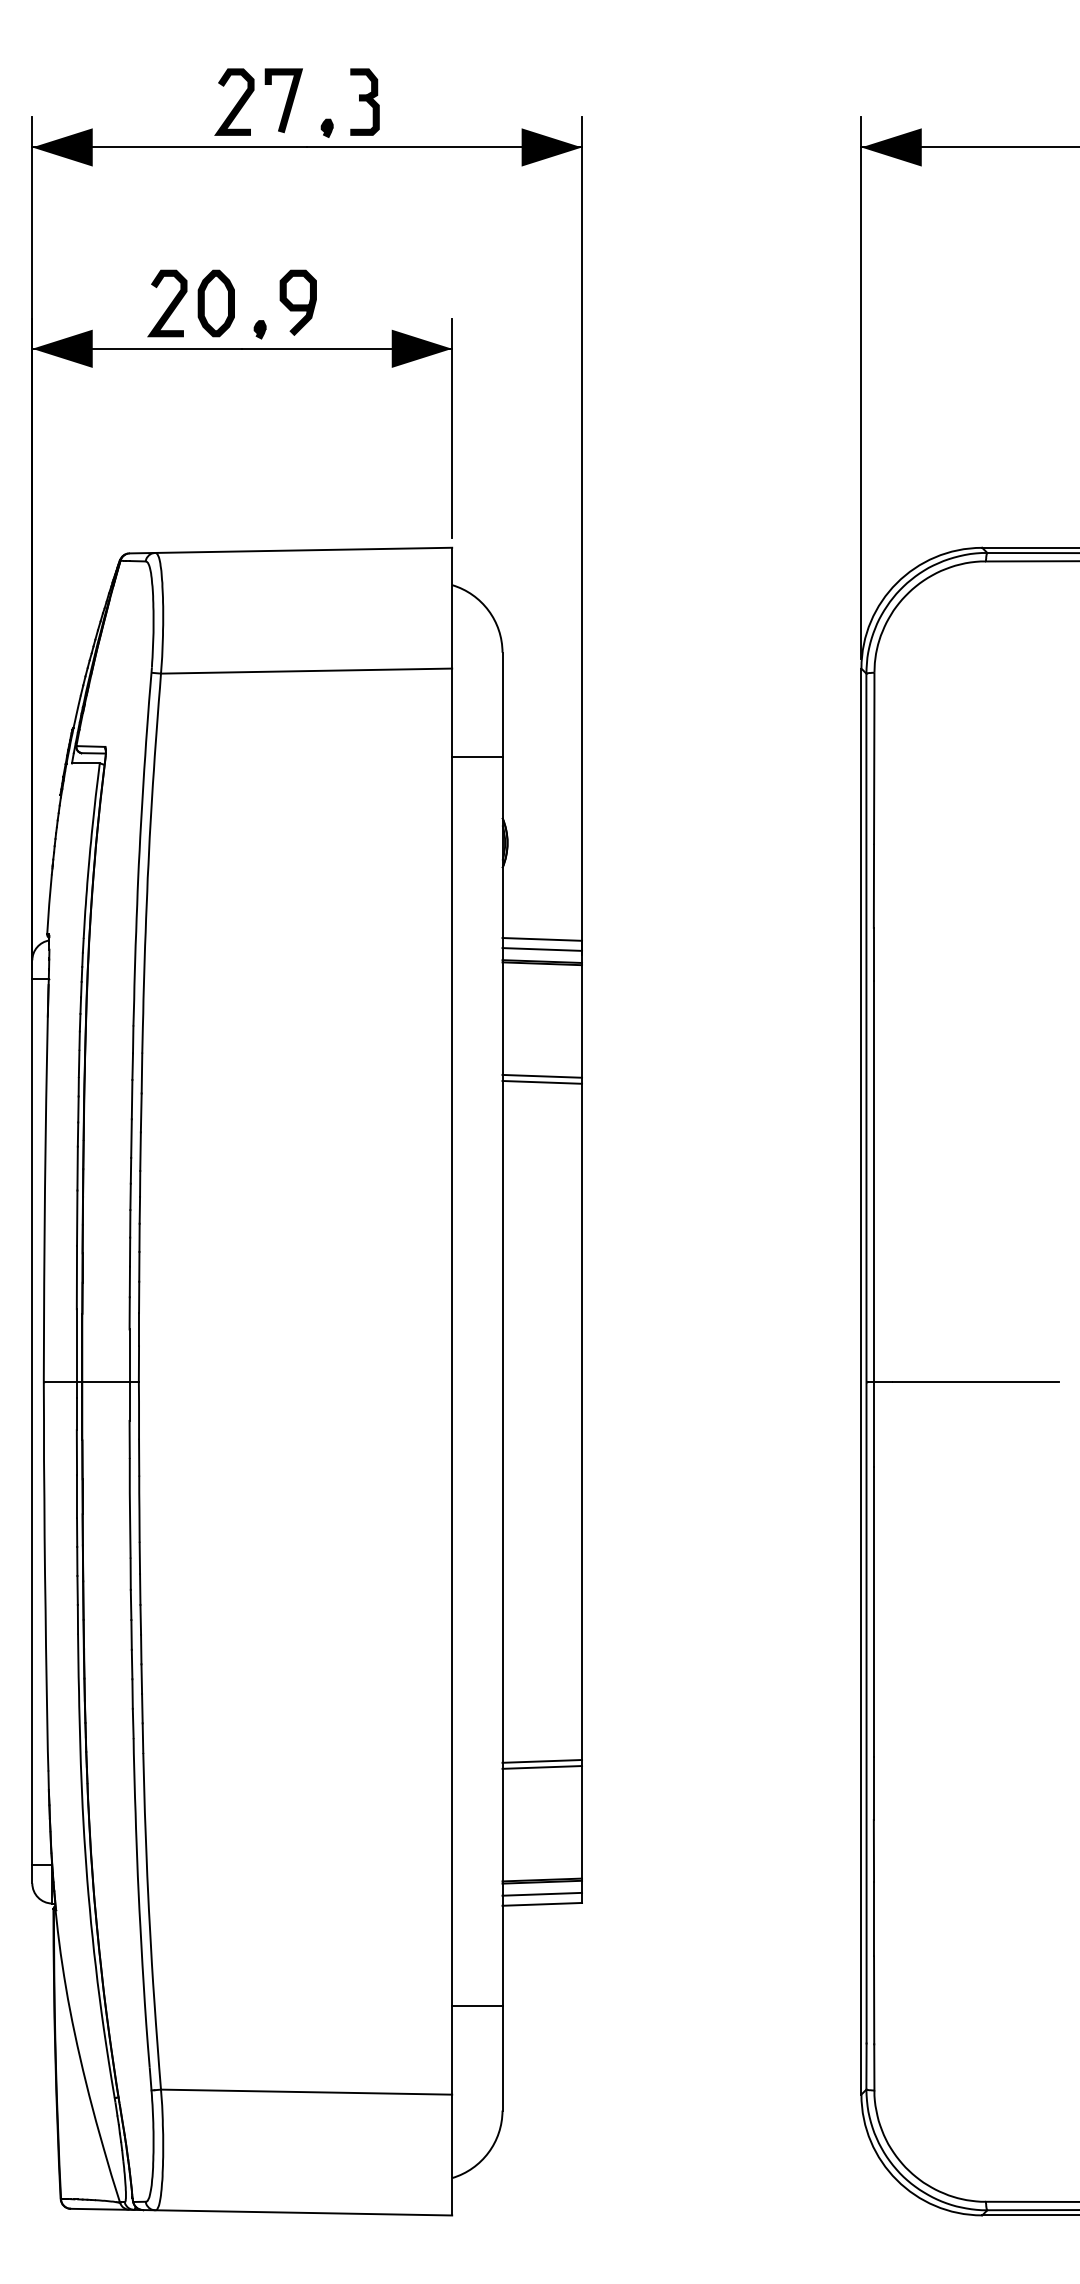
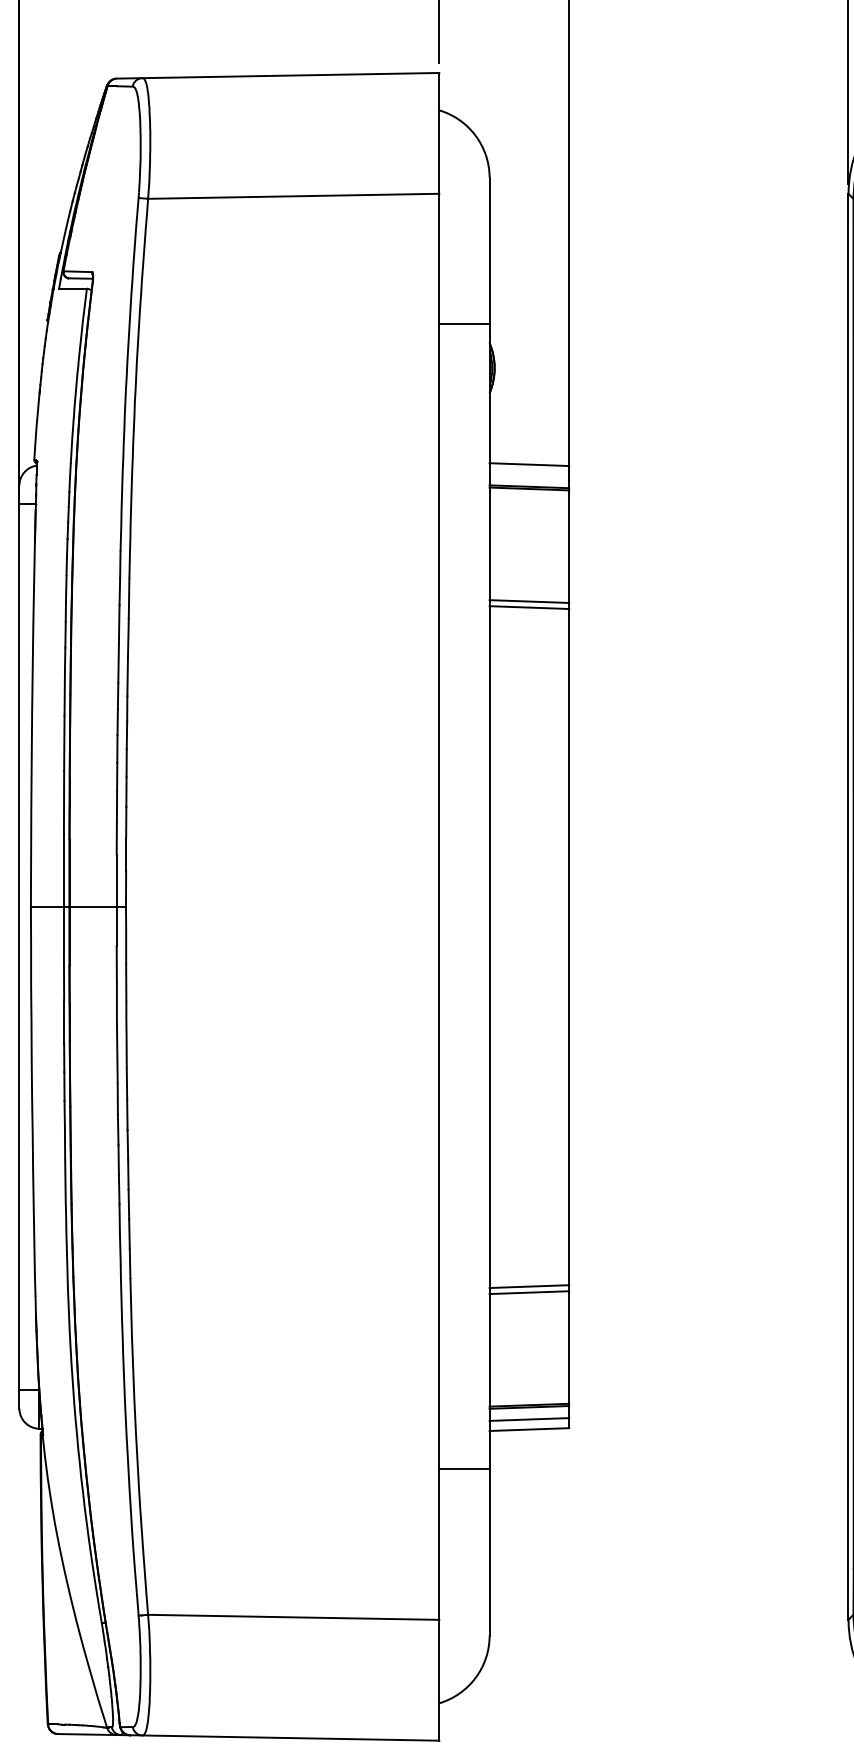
line: (477, 757) -> (464, 323), moved
line: (542, 949) -> (529, 474), removed
line: (477, 2005) -> (464, 1468), moved

